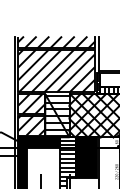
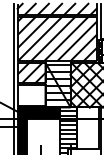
hatch: (31, 125) -> (31, 95), removed
fill: (85, 157) -> (87, 128), removed

